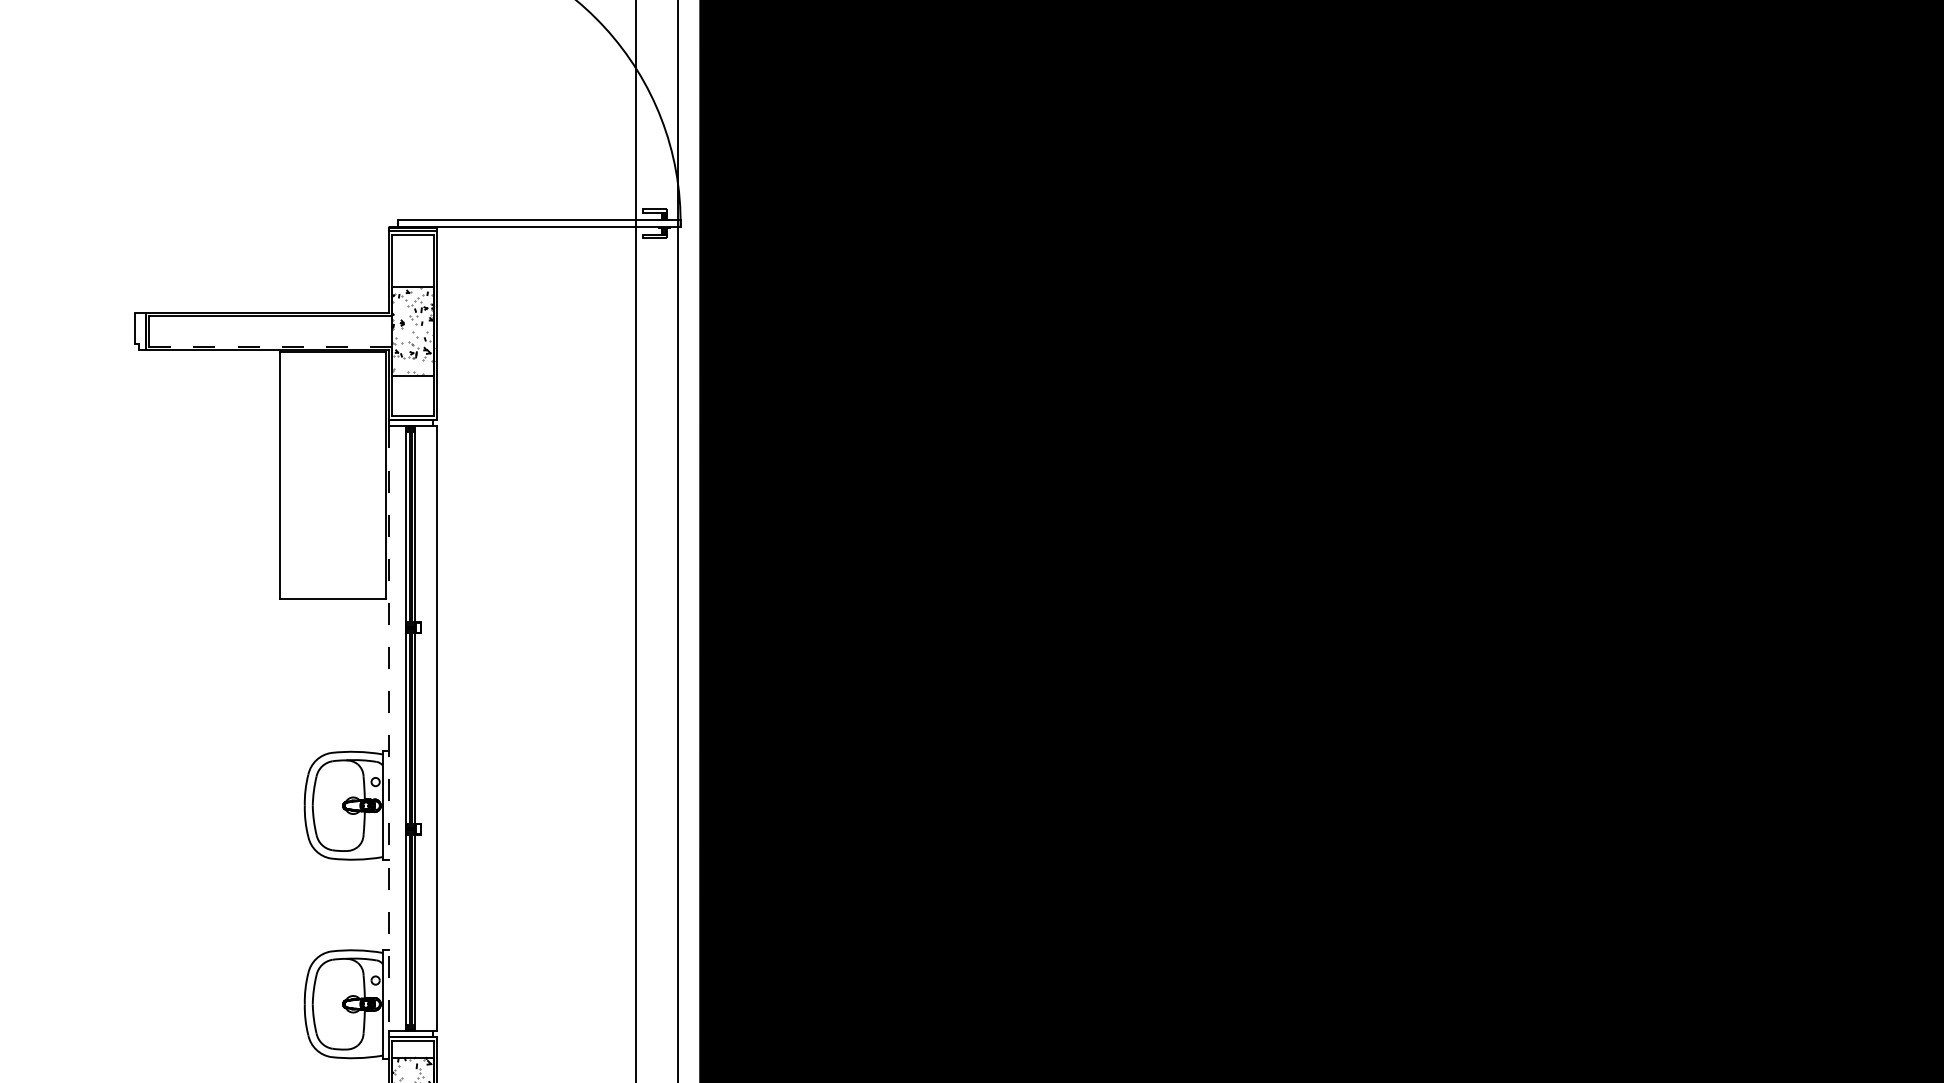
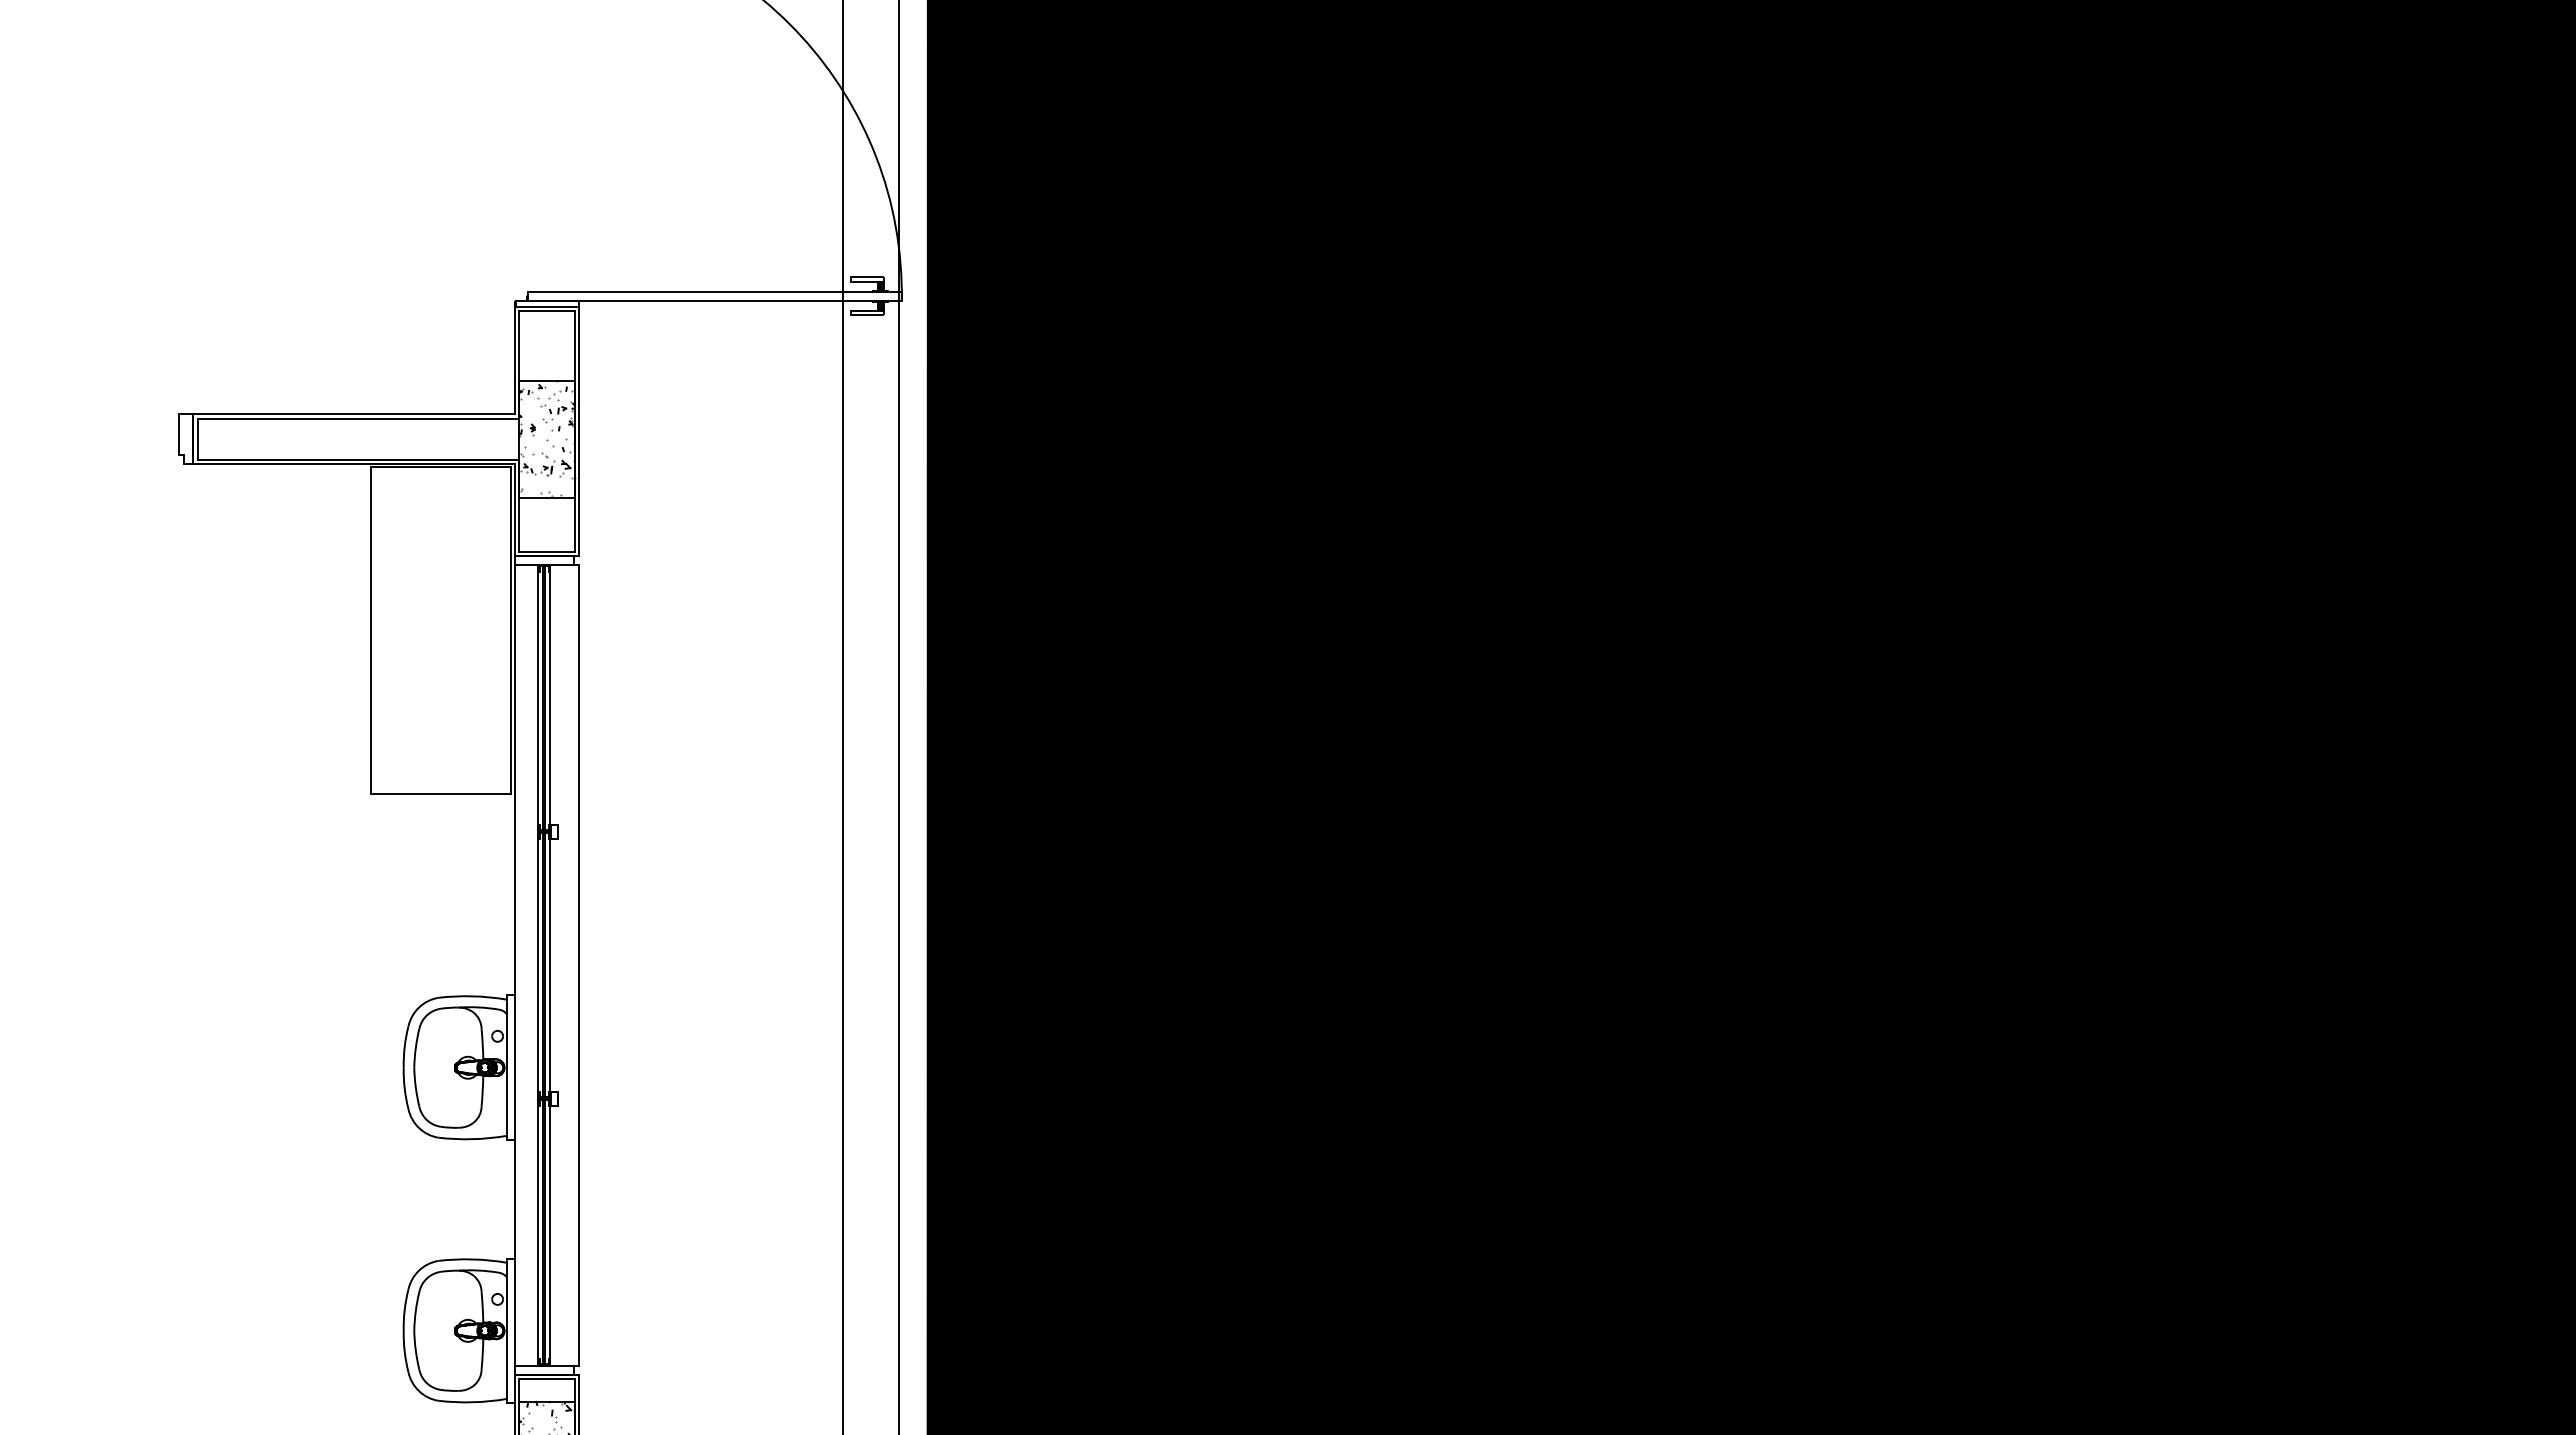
line: (270, 346) -> (358, 459), dashed -> solid
line: (389, 728) -> (515, 965), dashed -> solid

